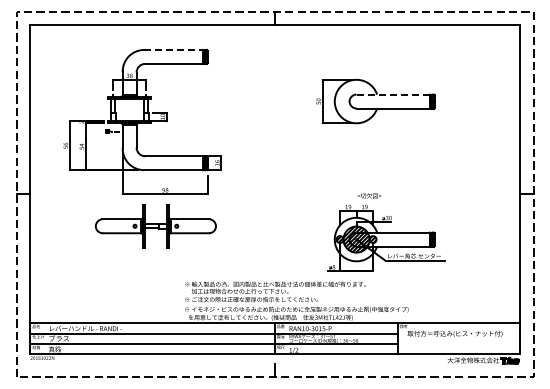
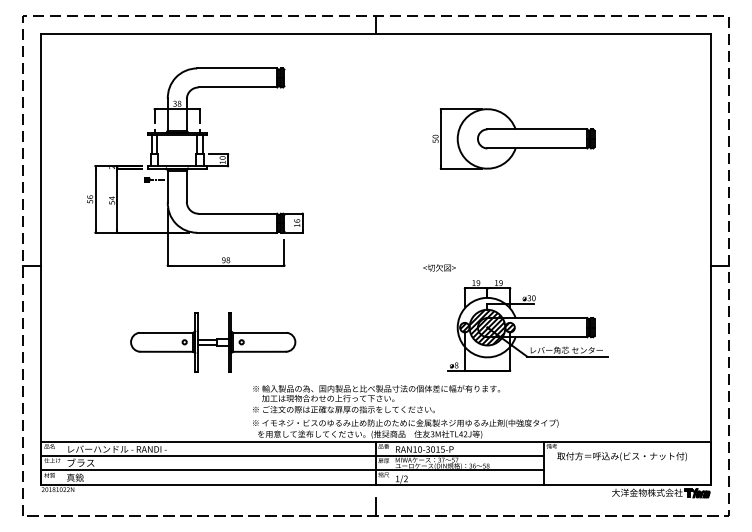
line: (173, 49) -> (237, 67), dashed -> solid
line: (393, 94) -> (537, 129), dashed -> solid
text: (369, 195) -> (439, 267), moved
part: (155, 226) -> (212, 342), moved

